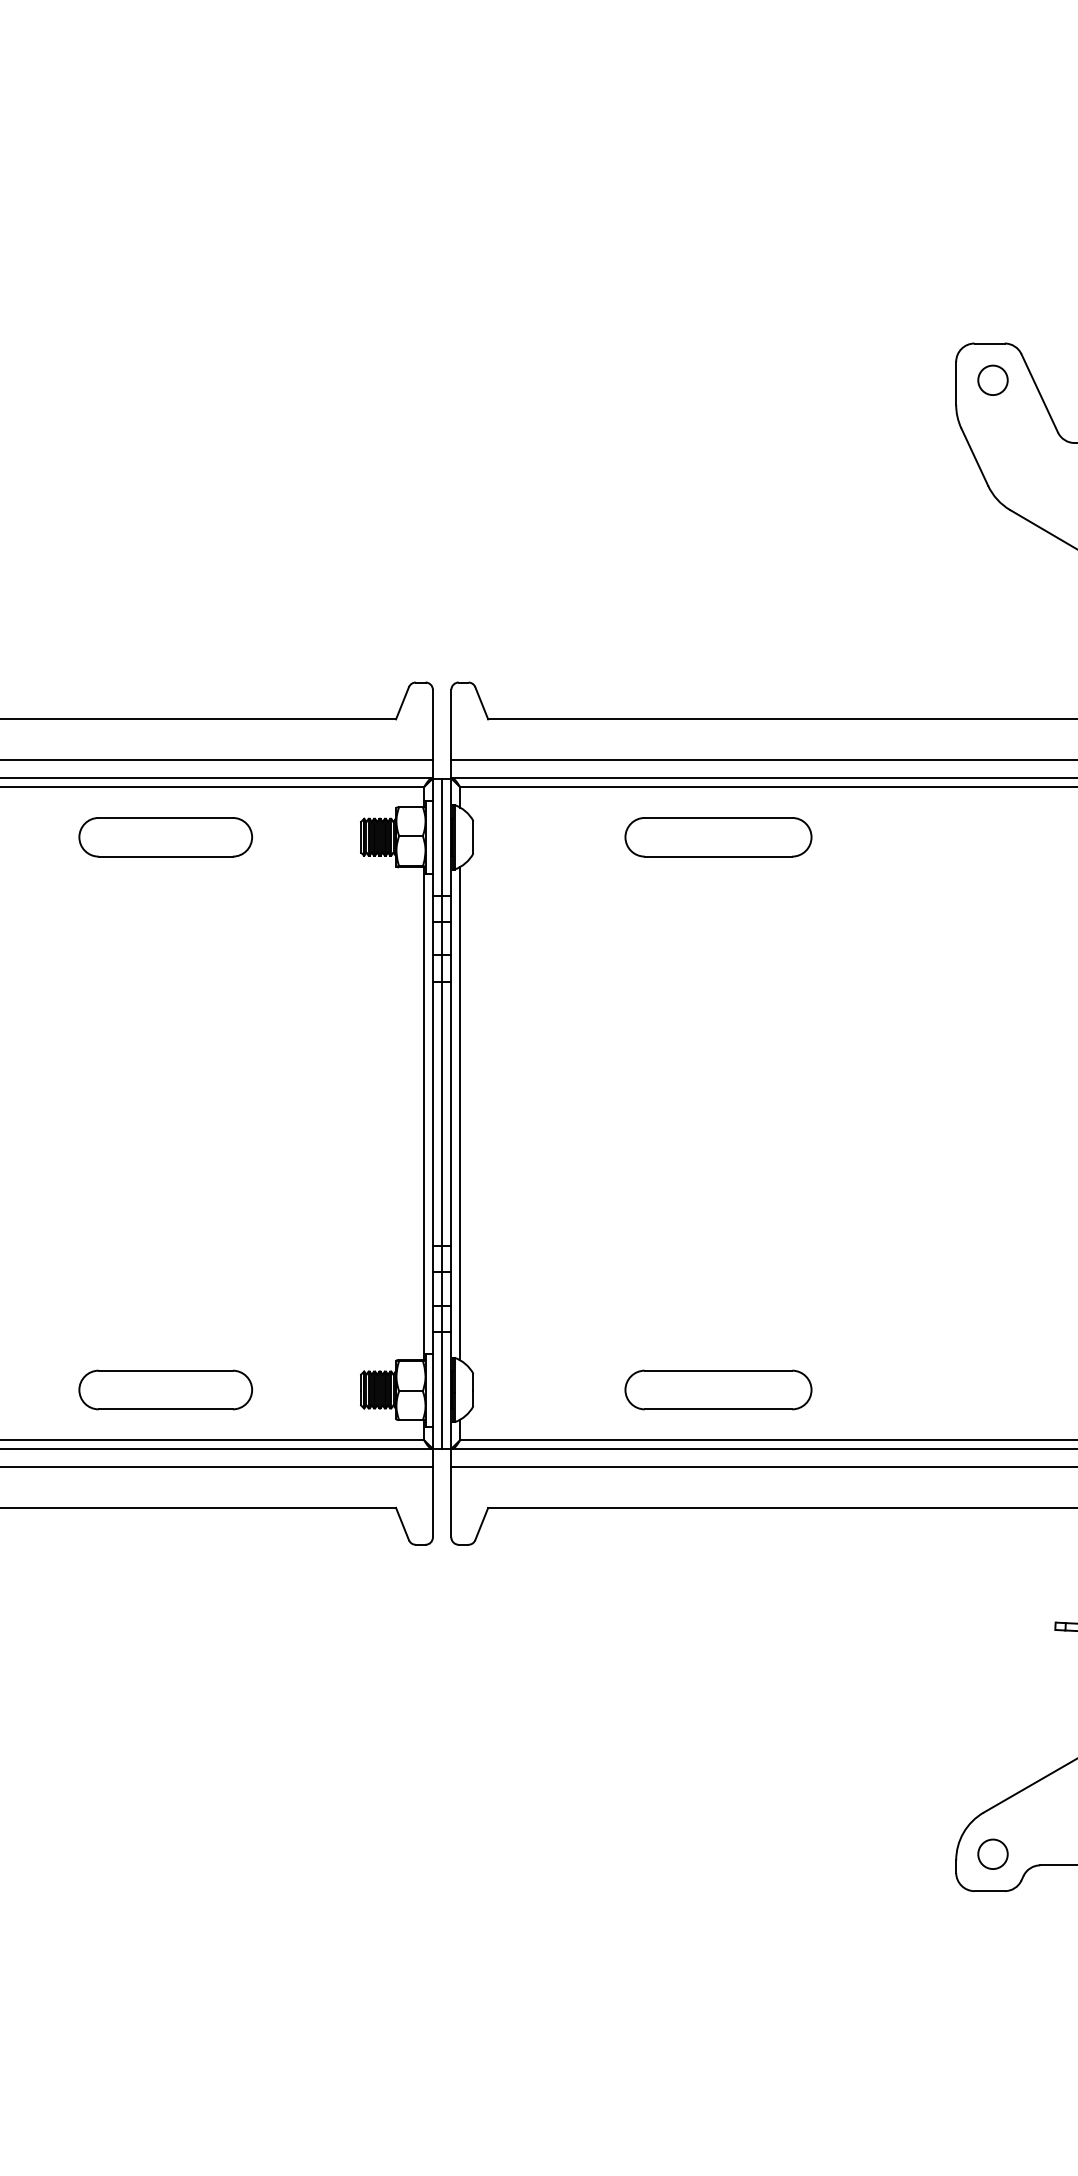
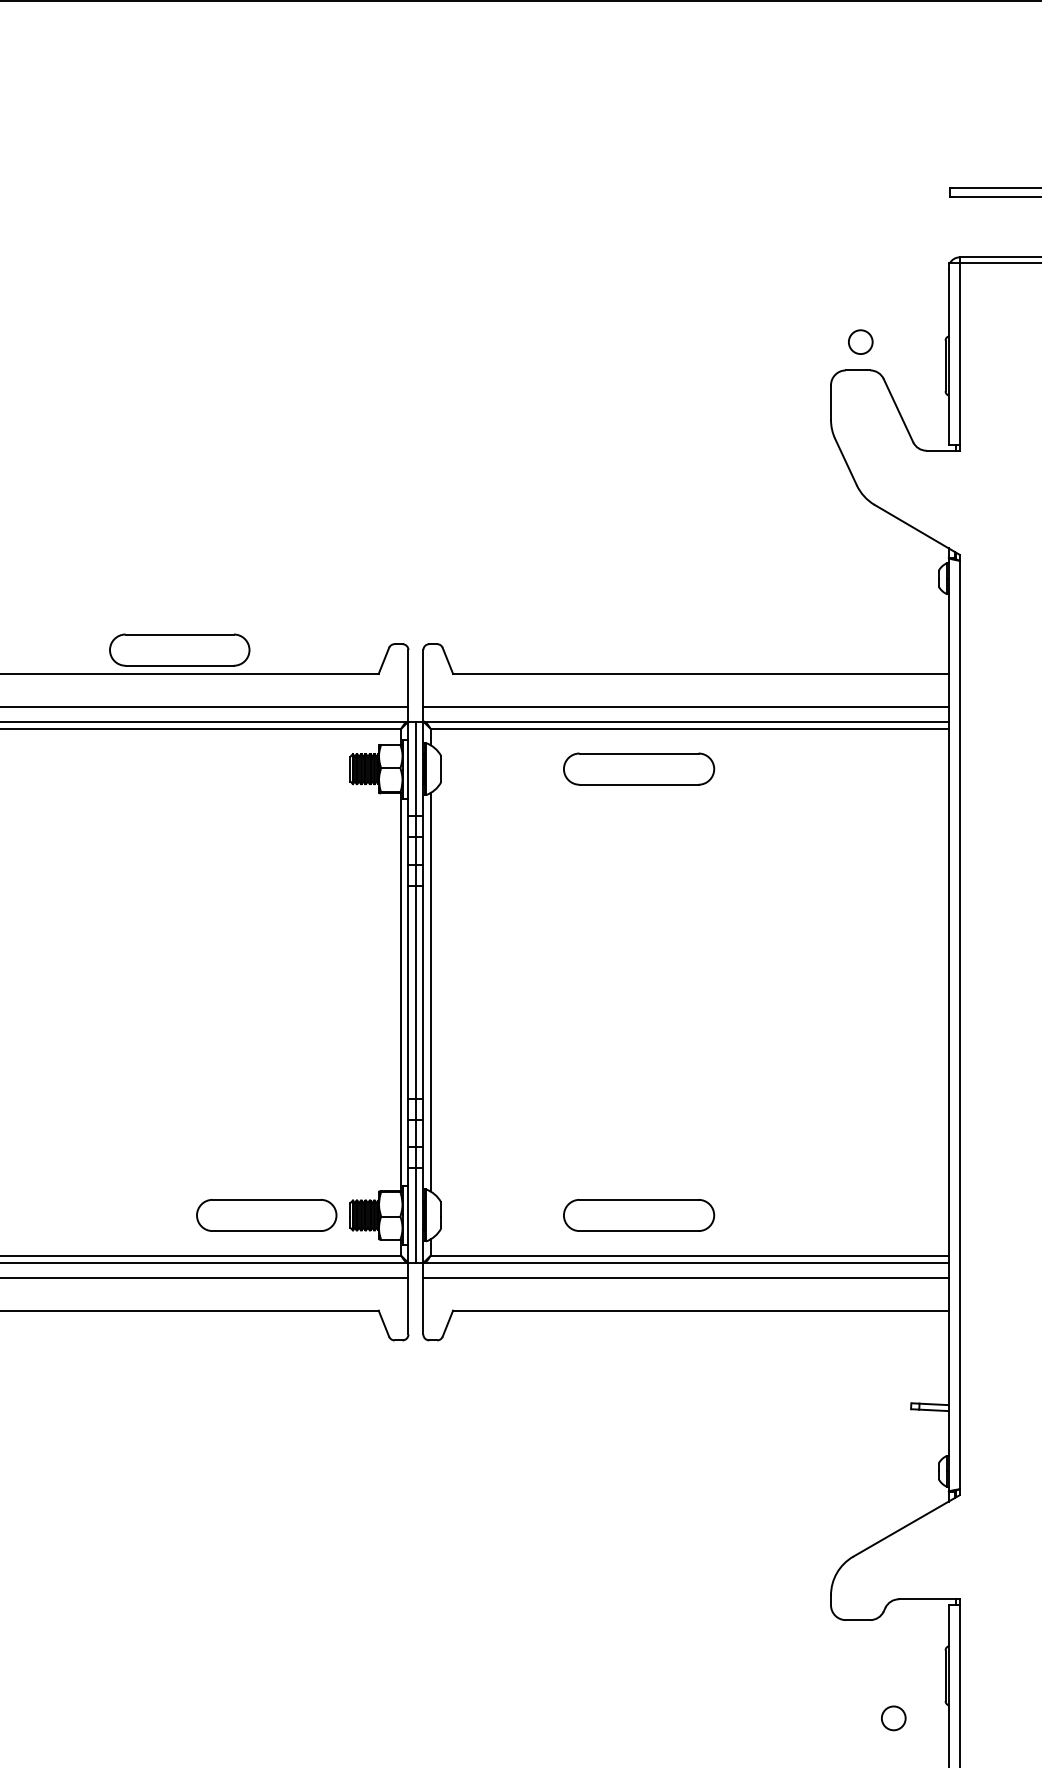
circle: (992, 379) -> (860, 341), moved
part: (165, 836) -> (179, 649), moved
part: (165, 1390) -> (266, 1215), moved
circle: (992, 1854) -> (893, 1718), moved

